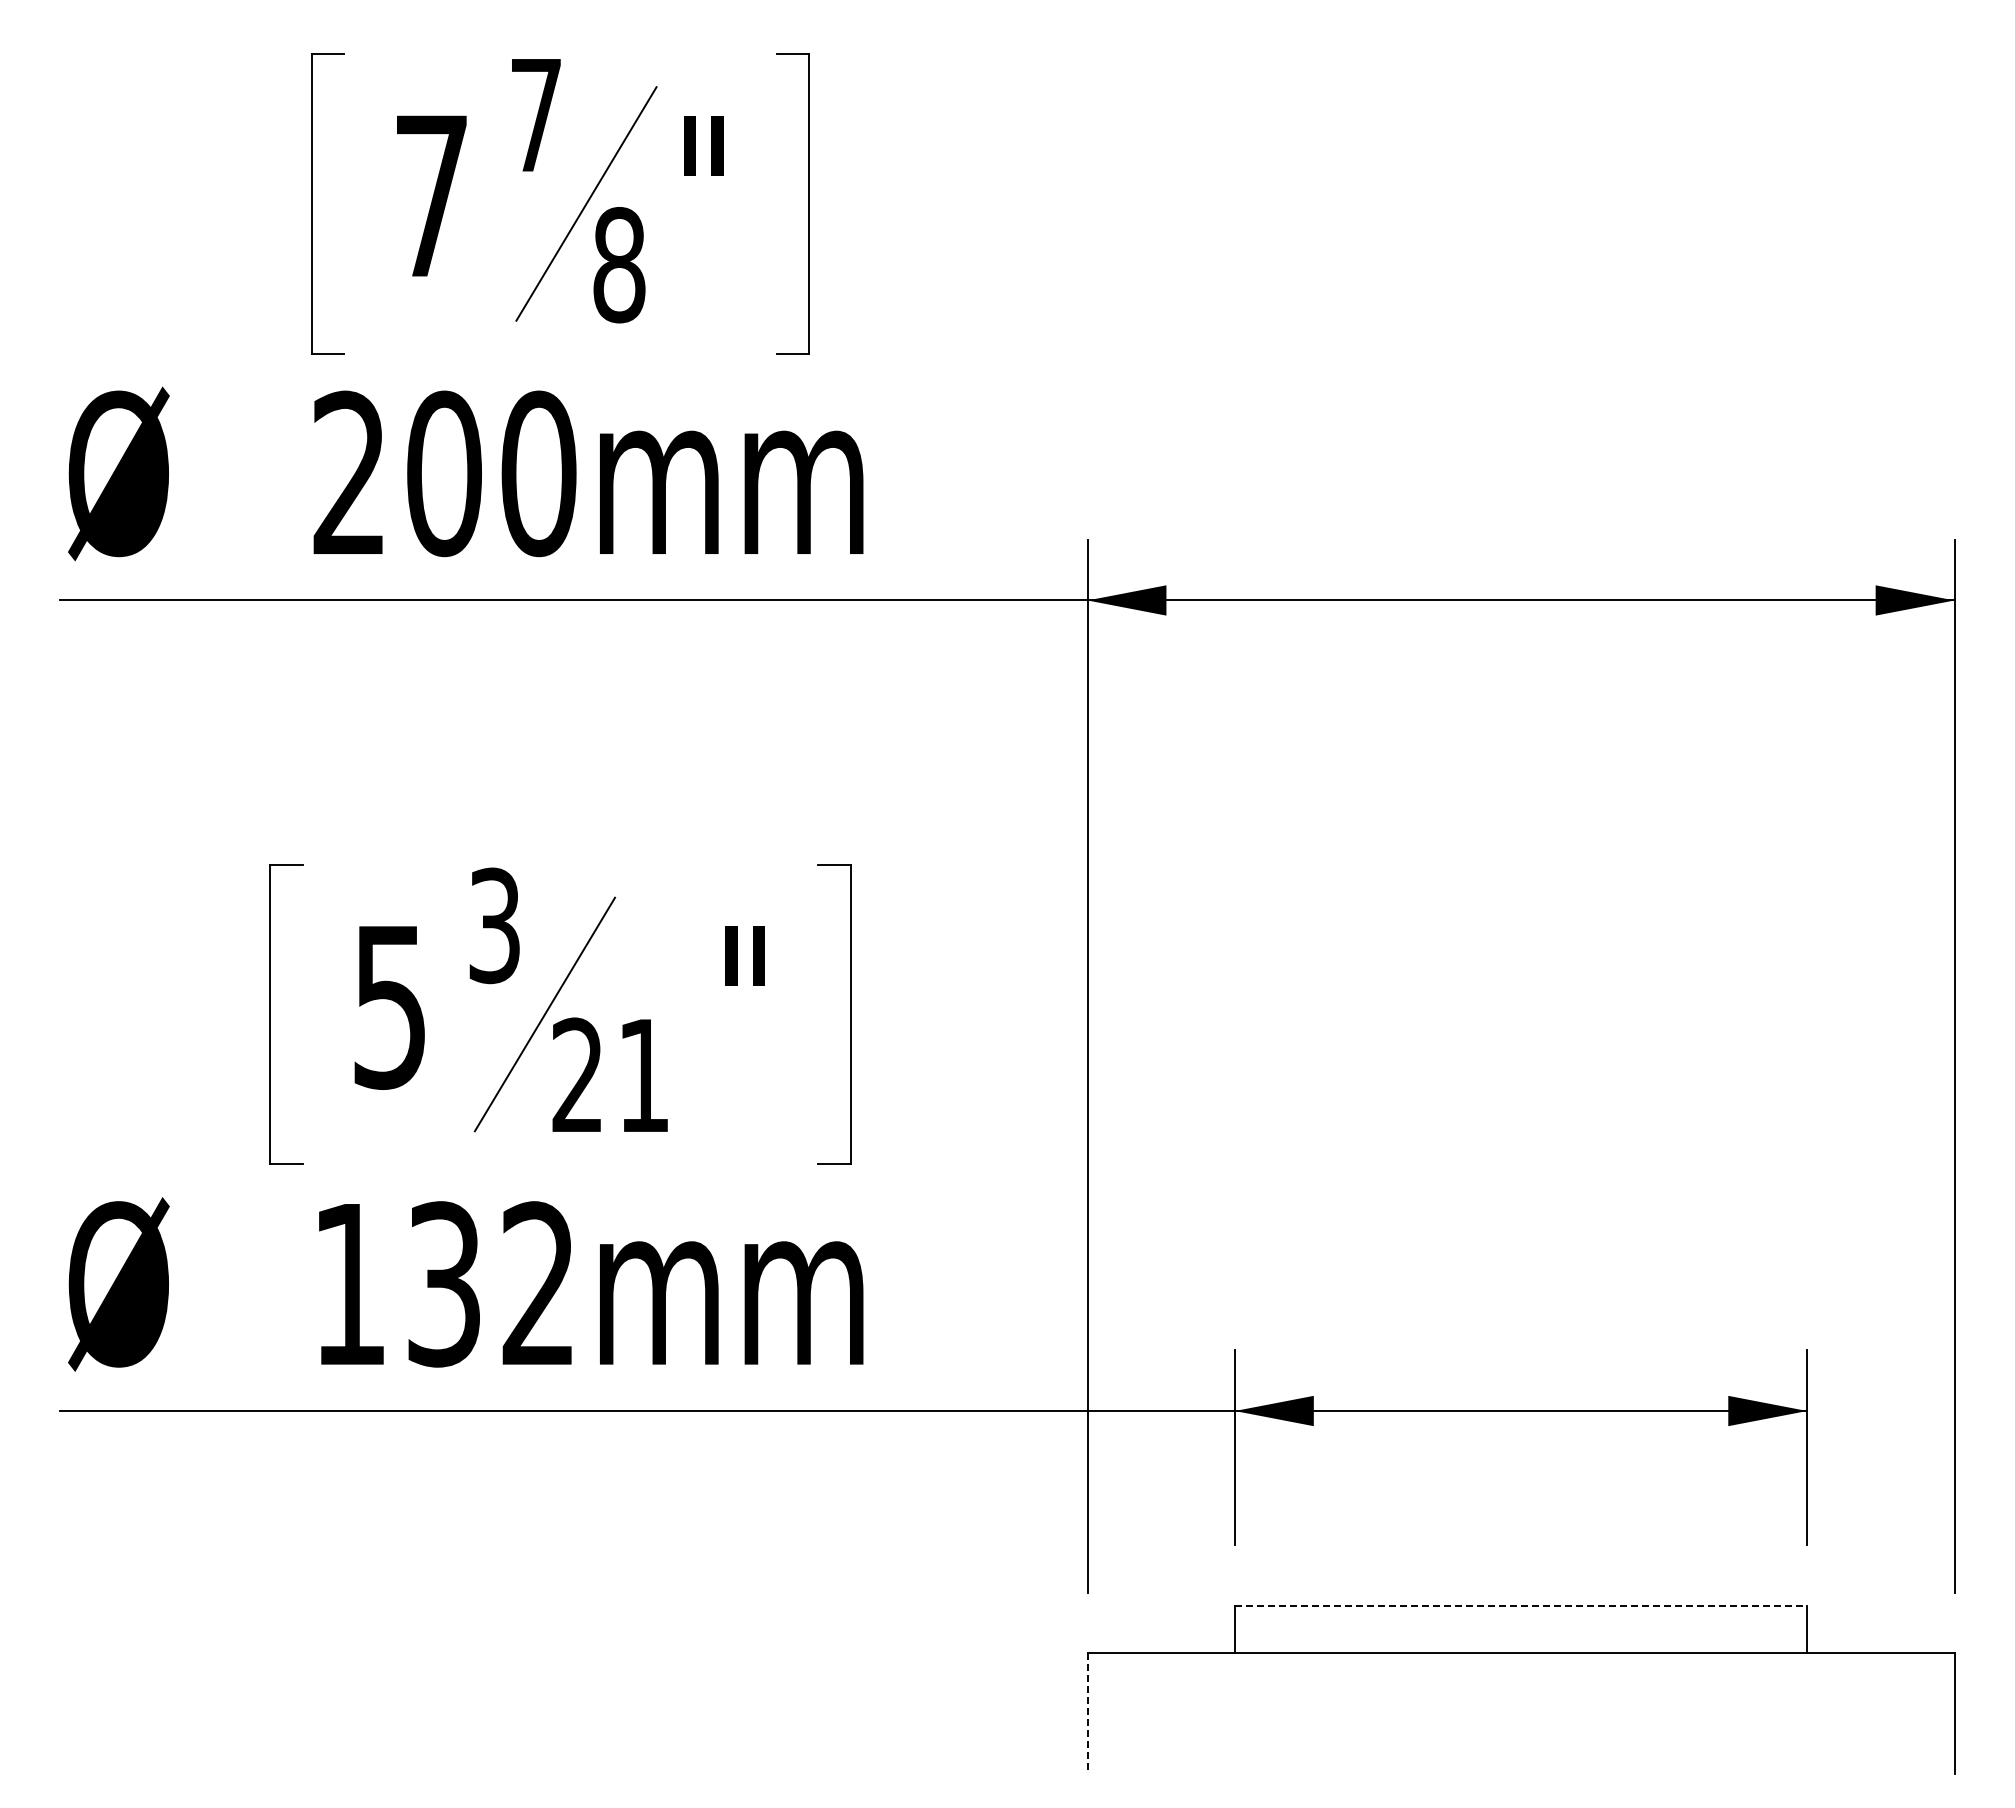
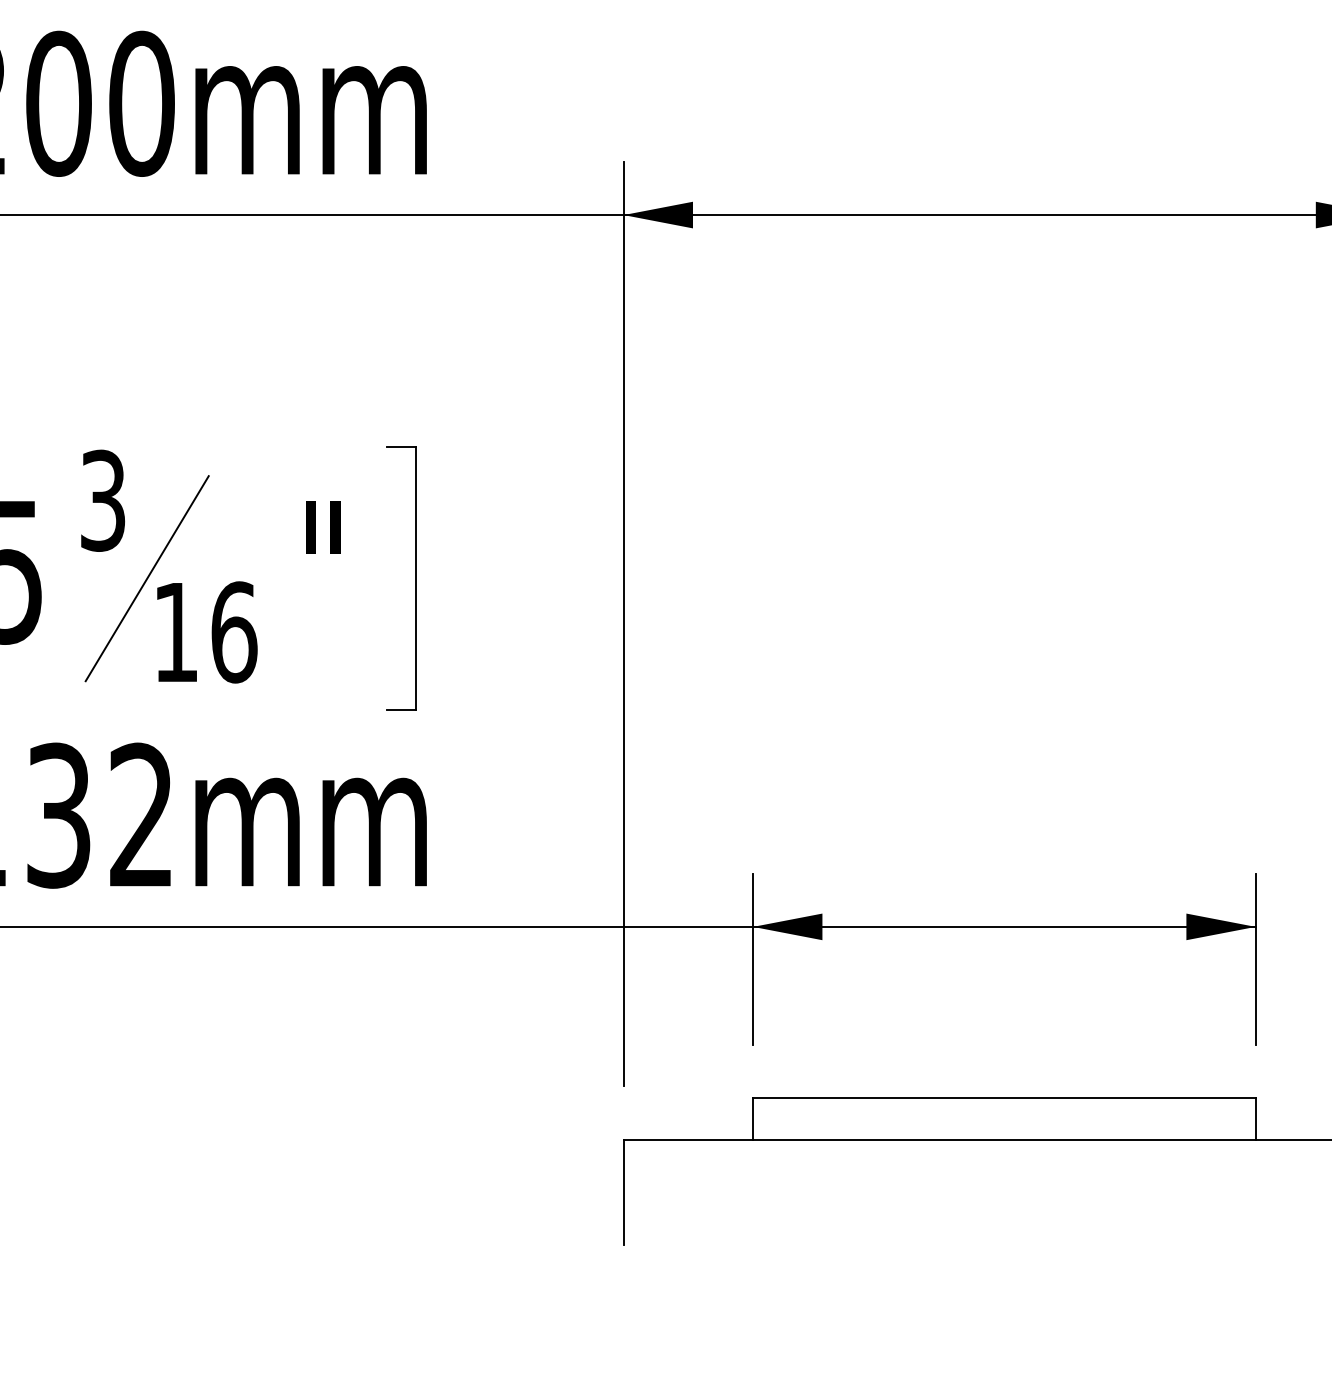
text: (611, 1075) -> (205, 632), 21 -> 16
line: (1521, 1605) -> (1004, 1097), dashed -> solid
line: (1087, 1714) -> (623, 1193), dashed -> solid

